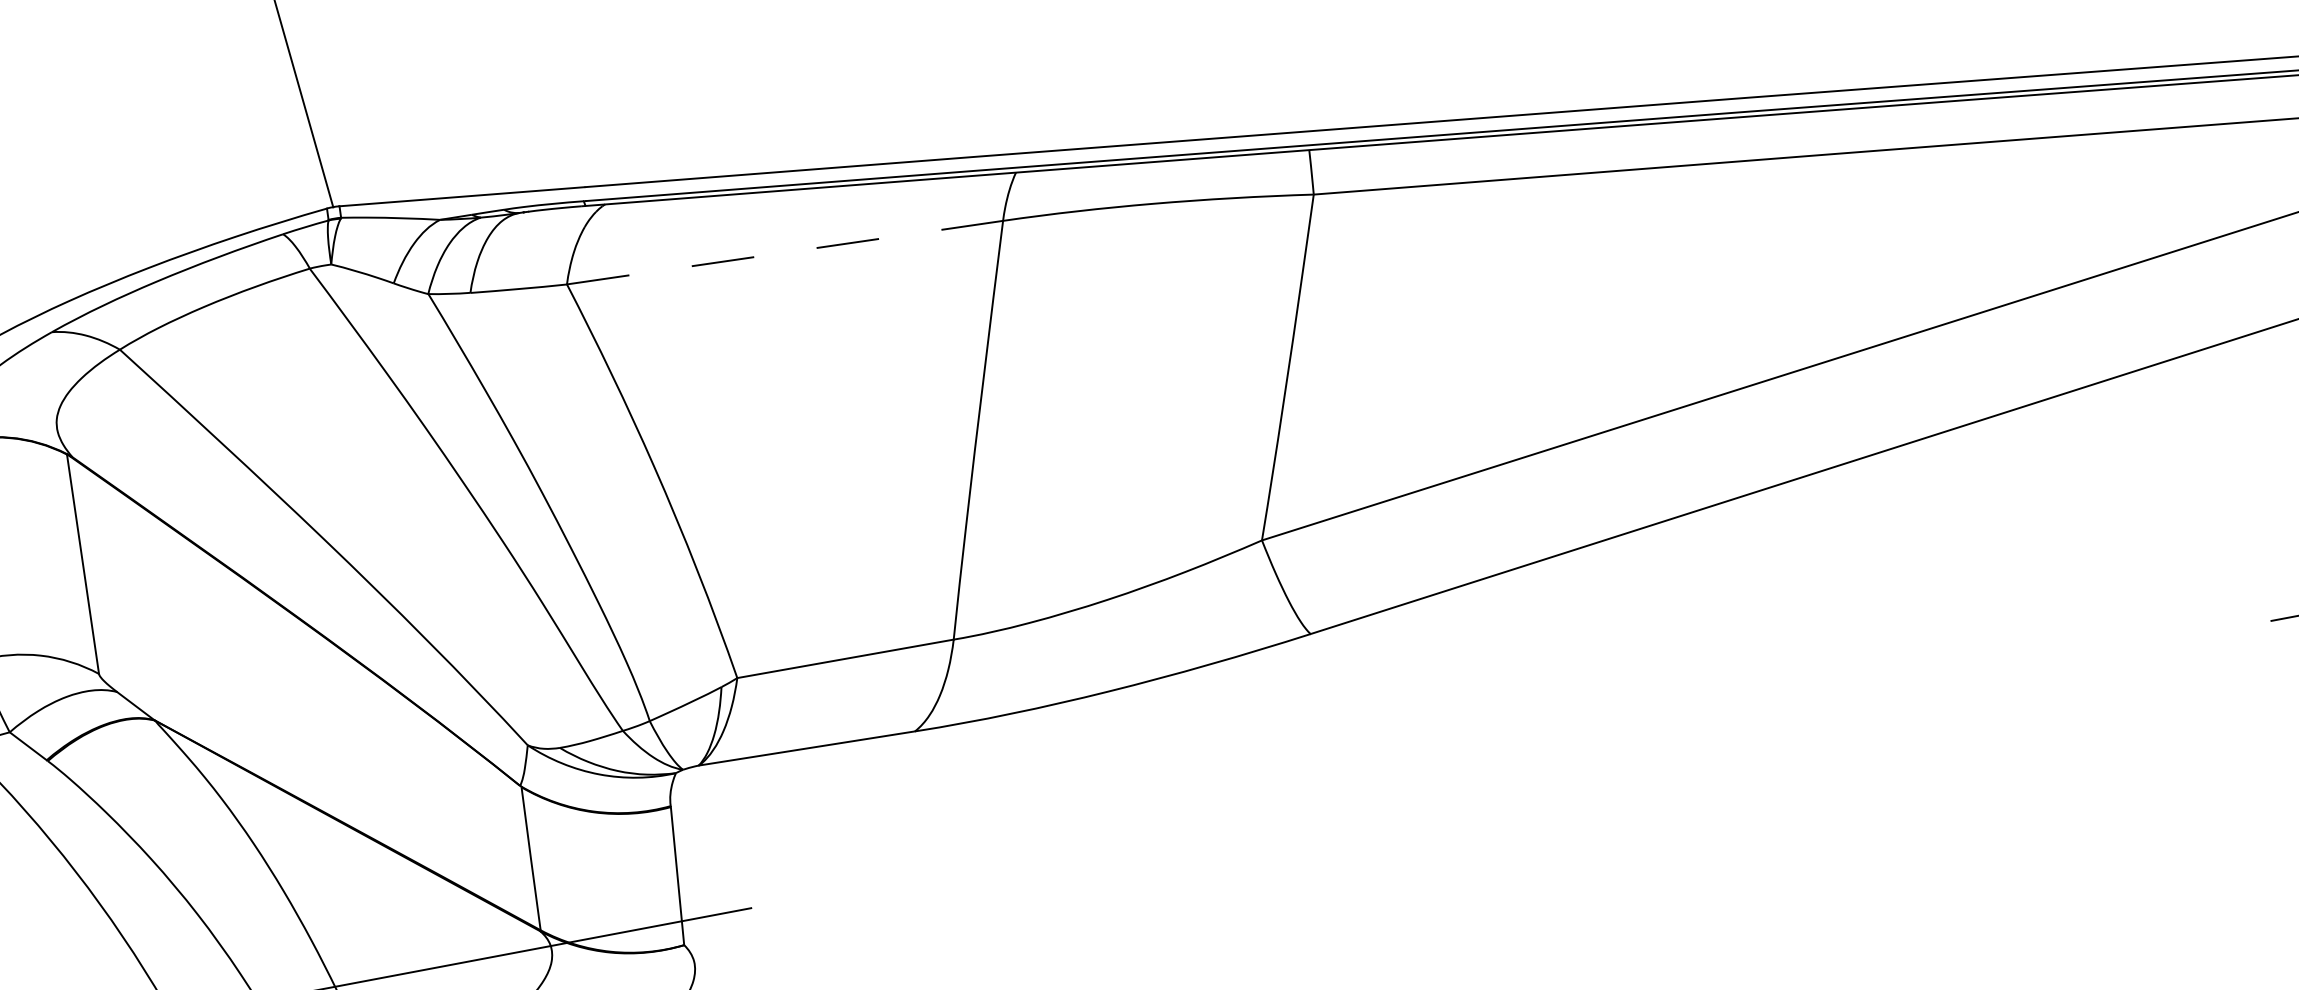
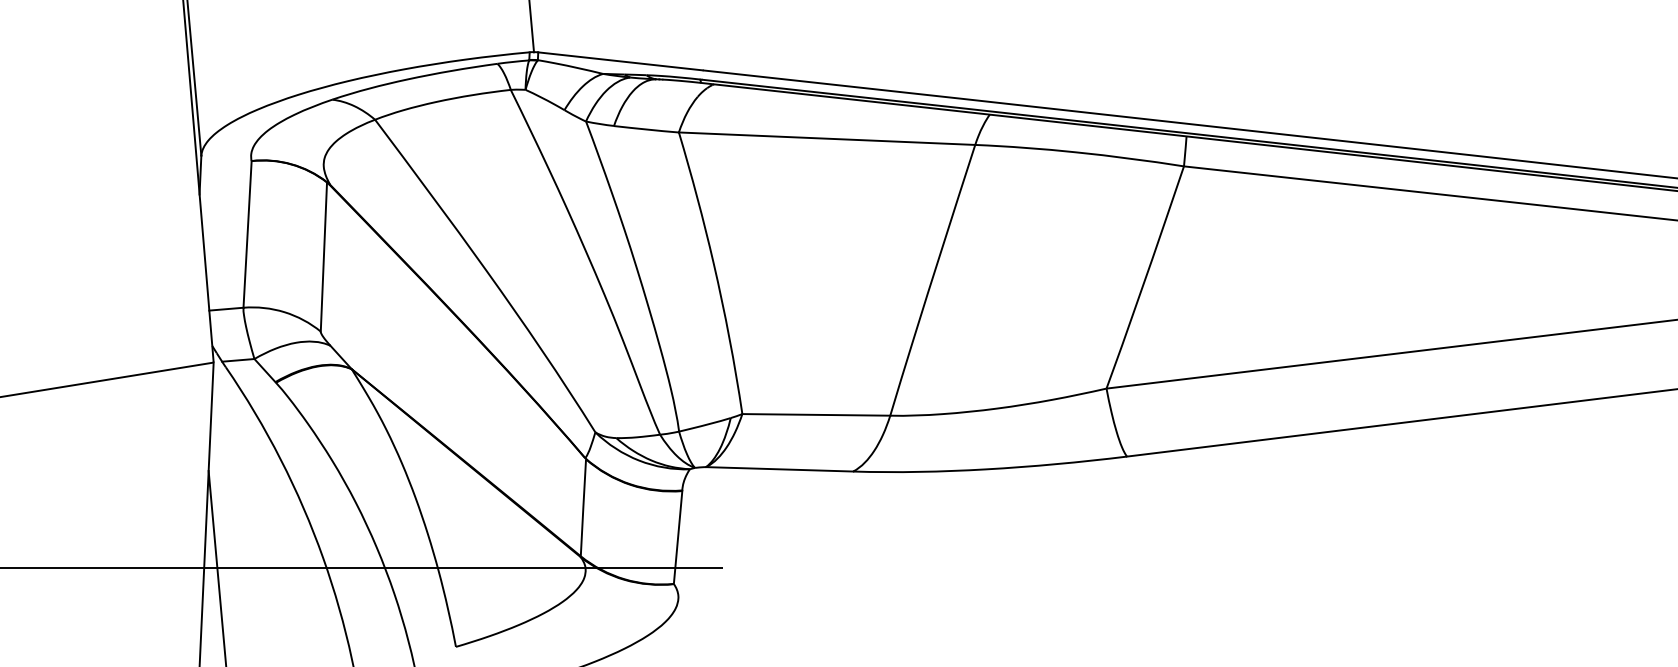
line: (785, 252) -> (827, 138), dashed -> solid

